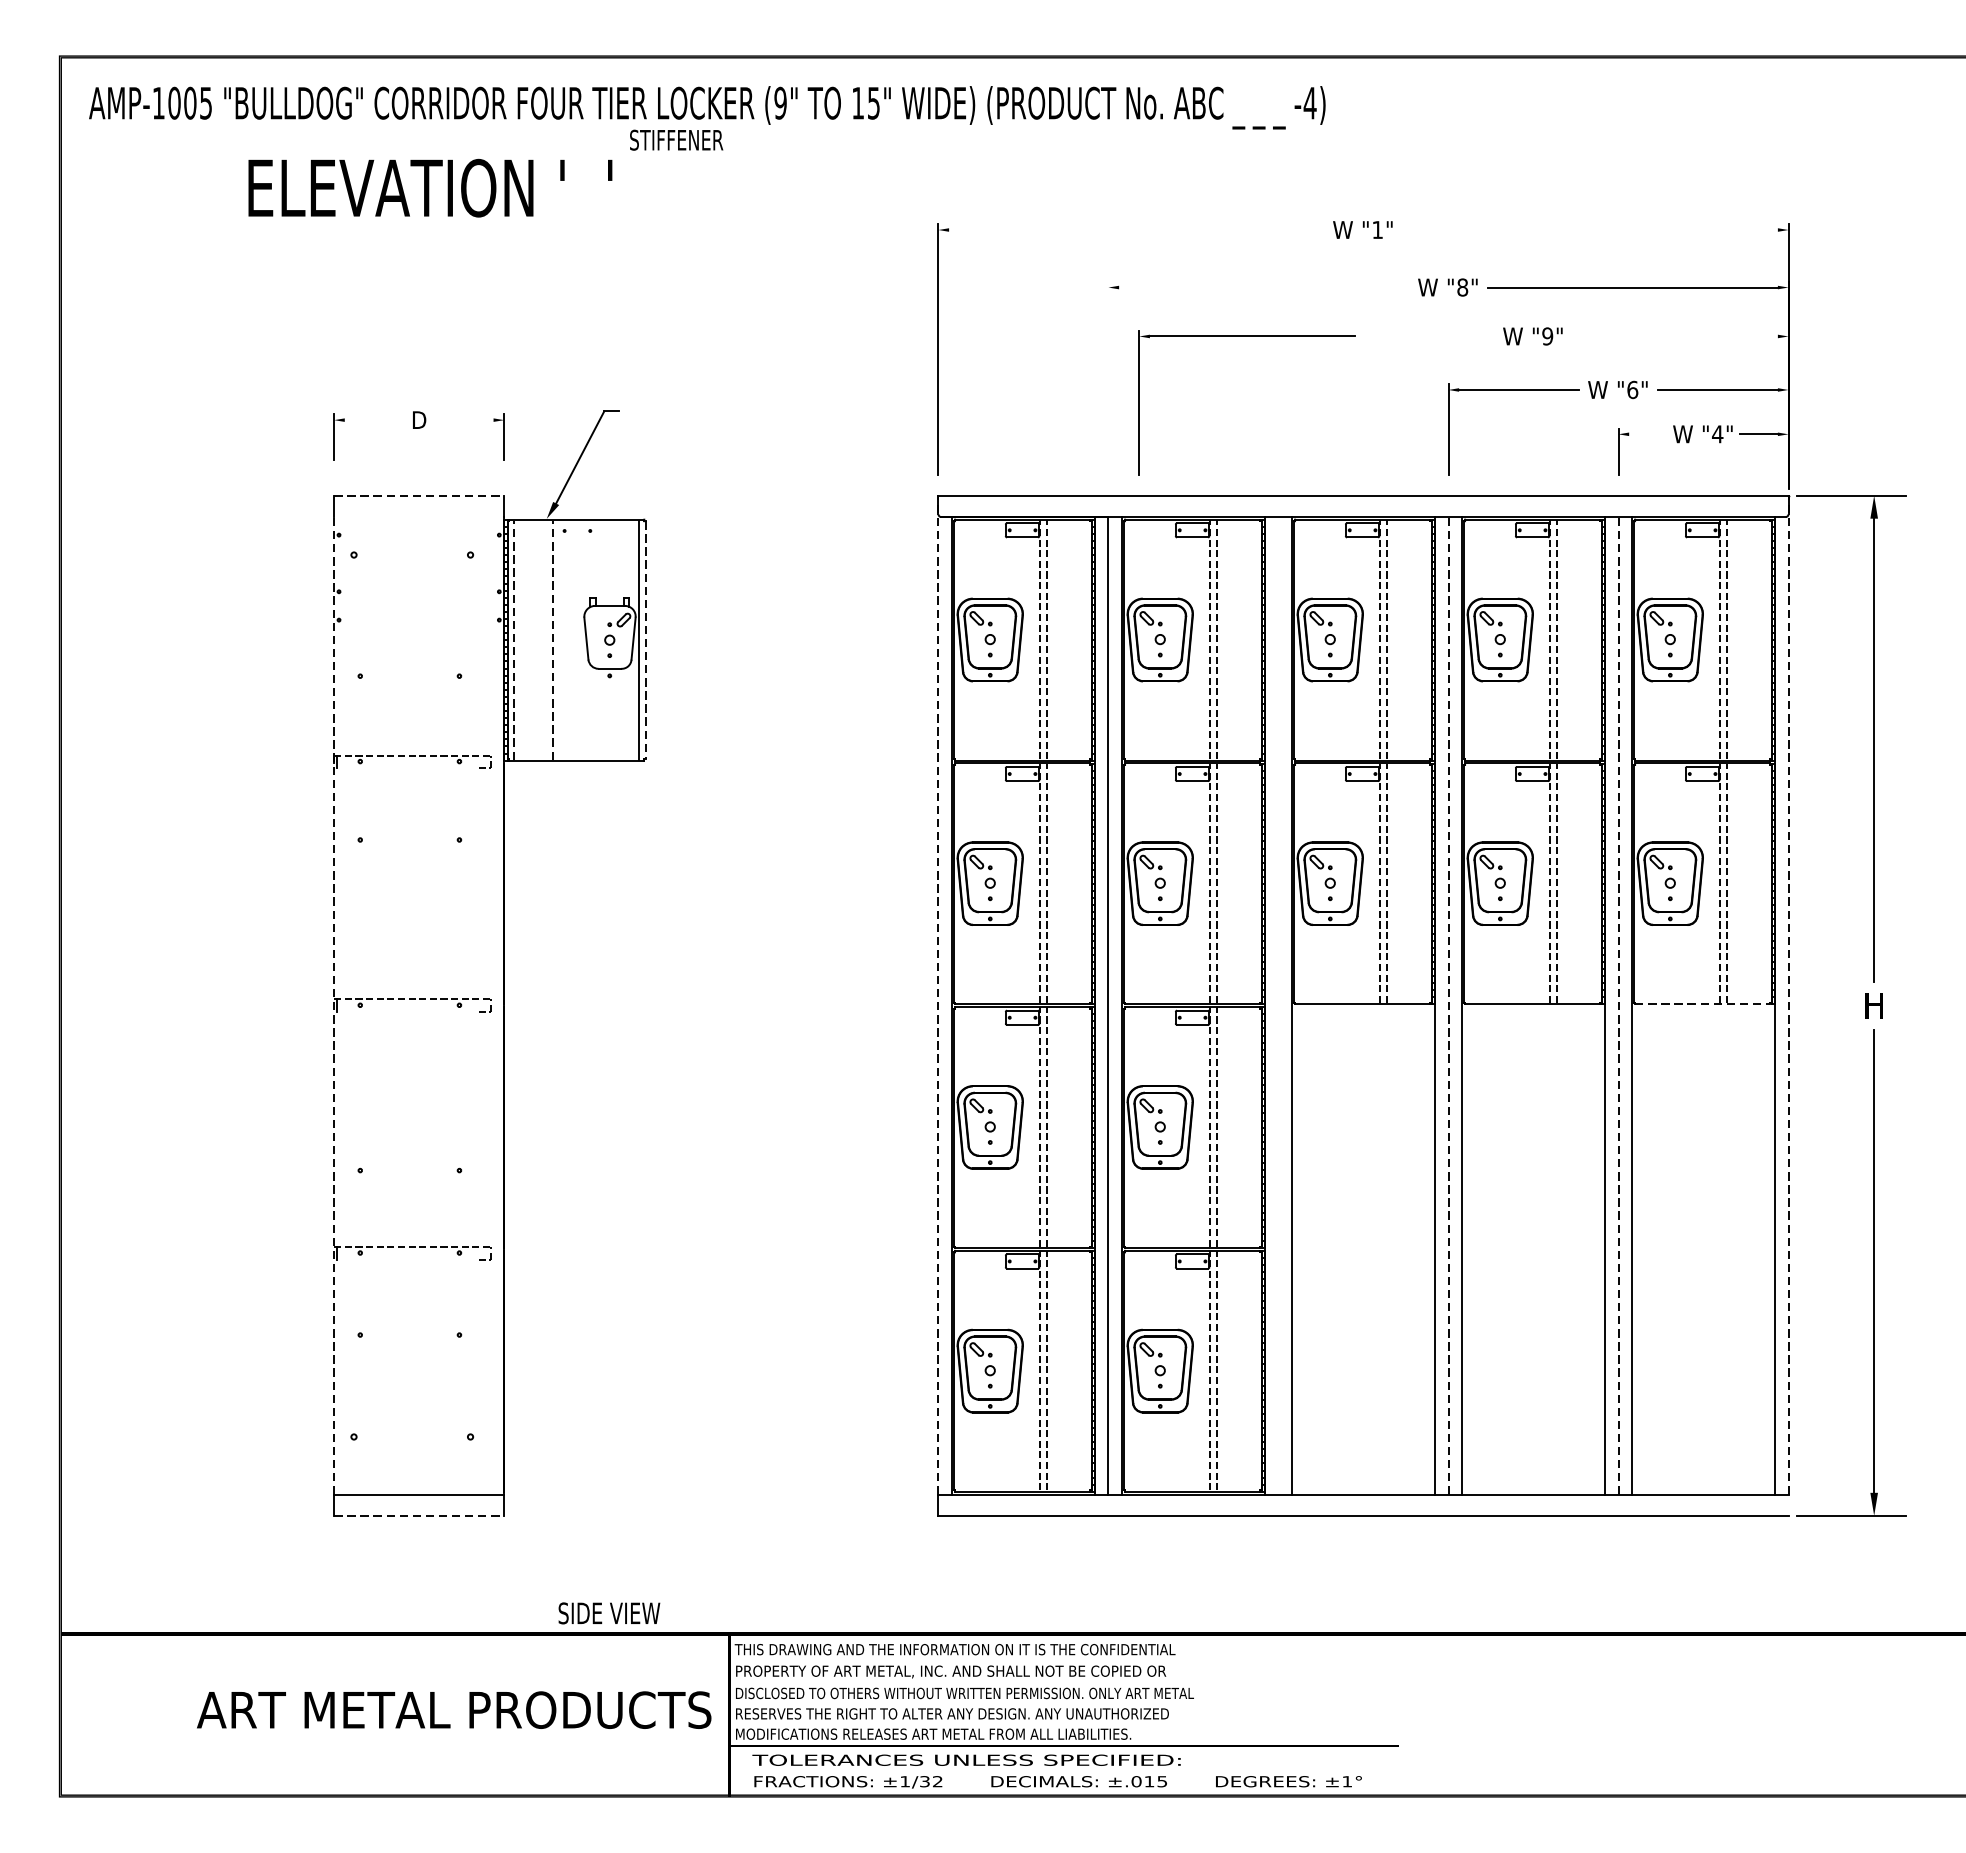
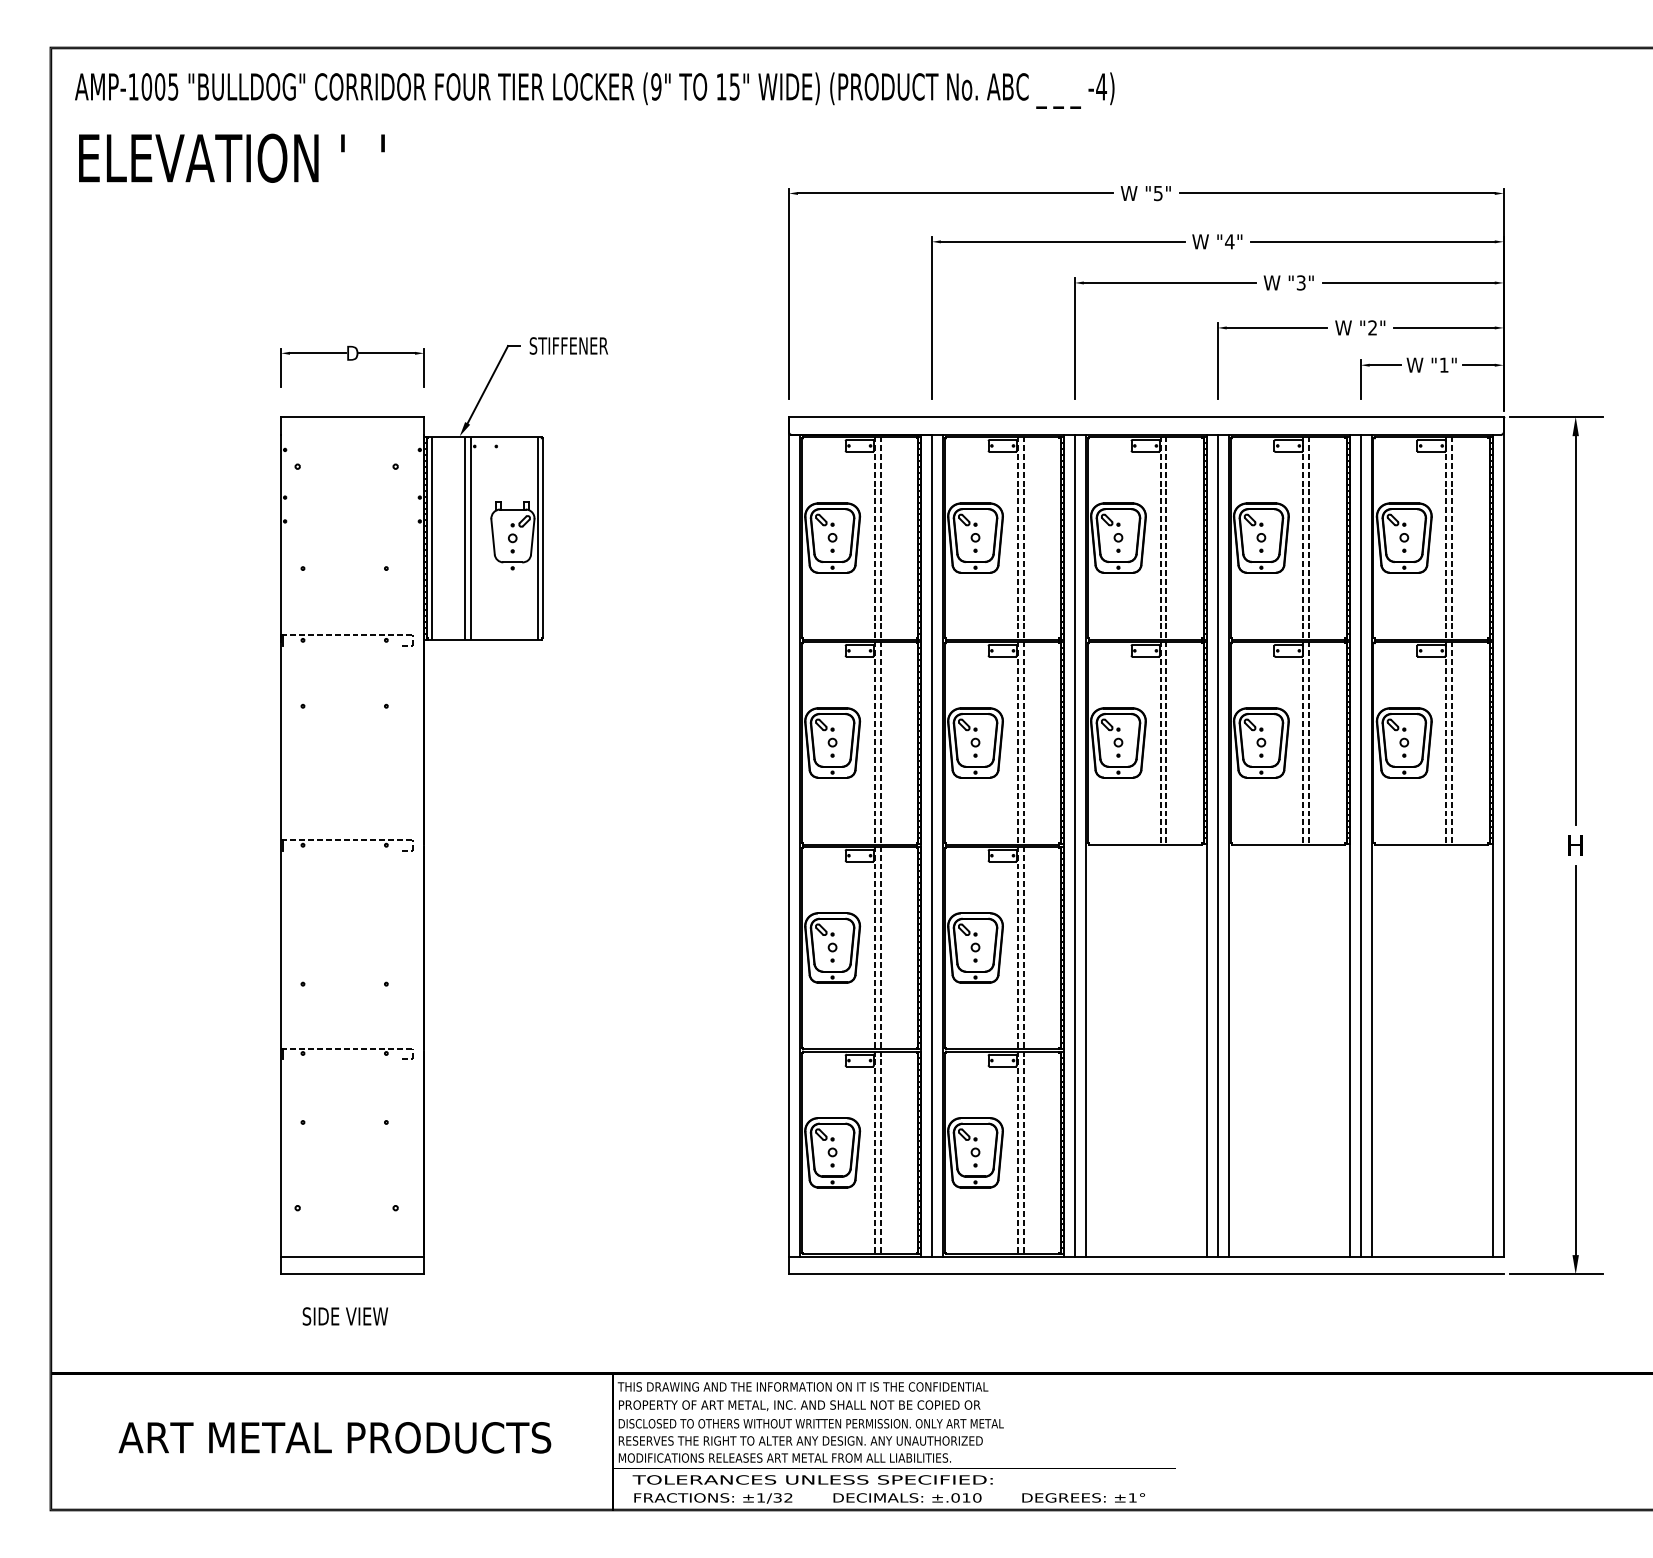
text: (676, 139) -> (568, 345), moved
text: (429, 187) -> (231, 157), moved
line: (1136, 230) -> (955, 193), added
text: (1377, 230) -> (1158, 193), "1" -> "5"
line: (1589, 230) -> (1336, 193), added
line: (1263, 287) -> (1062, 241), added
text: (1462, 287) -> (1229, 241), "8" -> "4"
text: (1546, 335) -> (1300, 282), "9" -> "3"
line: (1675, 335) -> (1408, 282), added
part: (1247, 337) -> (1165, 283), moved
line: (1107, 378) -> (931, 318), added
text: (1632, 389) -> (1372, 327), "6" -> "2"
line: (377, 420) -> (317, 353), added
line: (459, 420) -> (386, 353), added
text: (1716, 433) -> (1443, 364), "4" -> "1"
line: (1647, 434) -> (1385, 365), added
line: (420, 495) -> (353, 416), dashed -> solid
line: (559, 639) -> (470, 537), added
line: (513, 640) -> (431, 538), dashed -> solid
line: (552, 640) -> (464, 538), dashed -> solid
line: (646, 640) -> (543, 538), dashed -> solid
line: (938, 994) -> (789, 836), dashed -> solid
line: (1788, 994) -> (1503, 836), dashed -> solid
line: (1702, 1004) -> (1431, 844), dashed -> solid
line: (334, 1005) -> (281, 845), dashed -> solid
line: (1277, 1005) -> (1074, 845), added
line: (1448, 1005) -> (1217, 845), dashed -> solid
line: (1618, 1005) -> (1360, 845), dashed -> solid
line: (420, 1515) -> (353, 1274), dashed -> solid
text: (608, 1613) -> (344, 1316), moved
text: (453, 1709) -> (334, 1437), moved
text: (1162, 1781) -> (977, 1497), ±.015 -> ±.010

